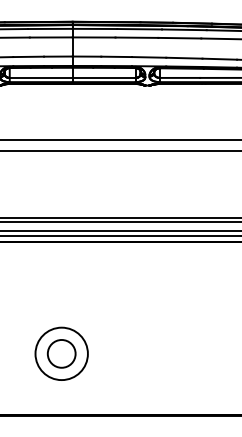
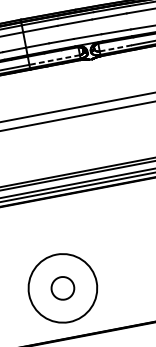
line: (103, 77) -> (54, 59), solid -> dashed
line: (180, 77) -> (116, 47), solid -> dashed
circle: (61, 353) -> (62, 288), size x1.6

